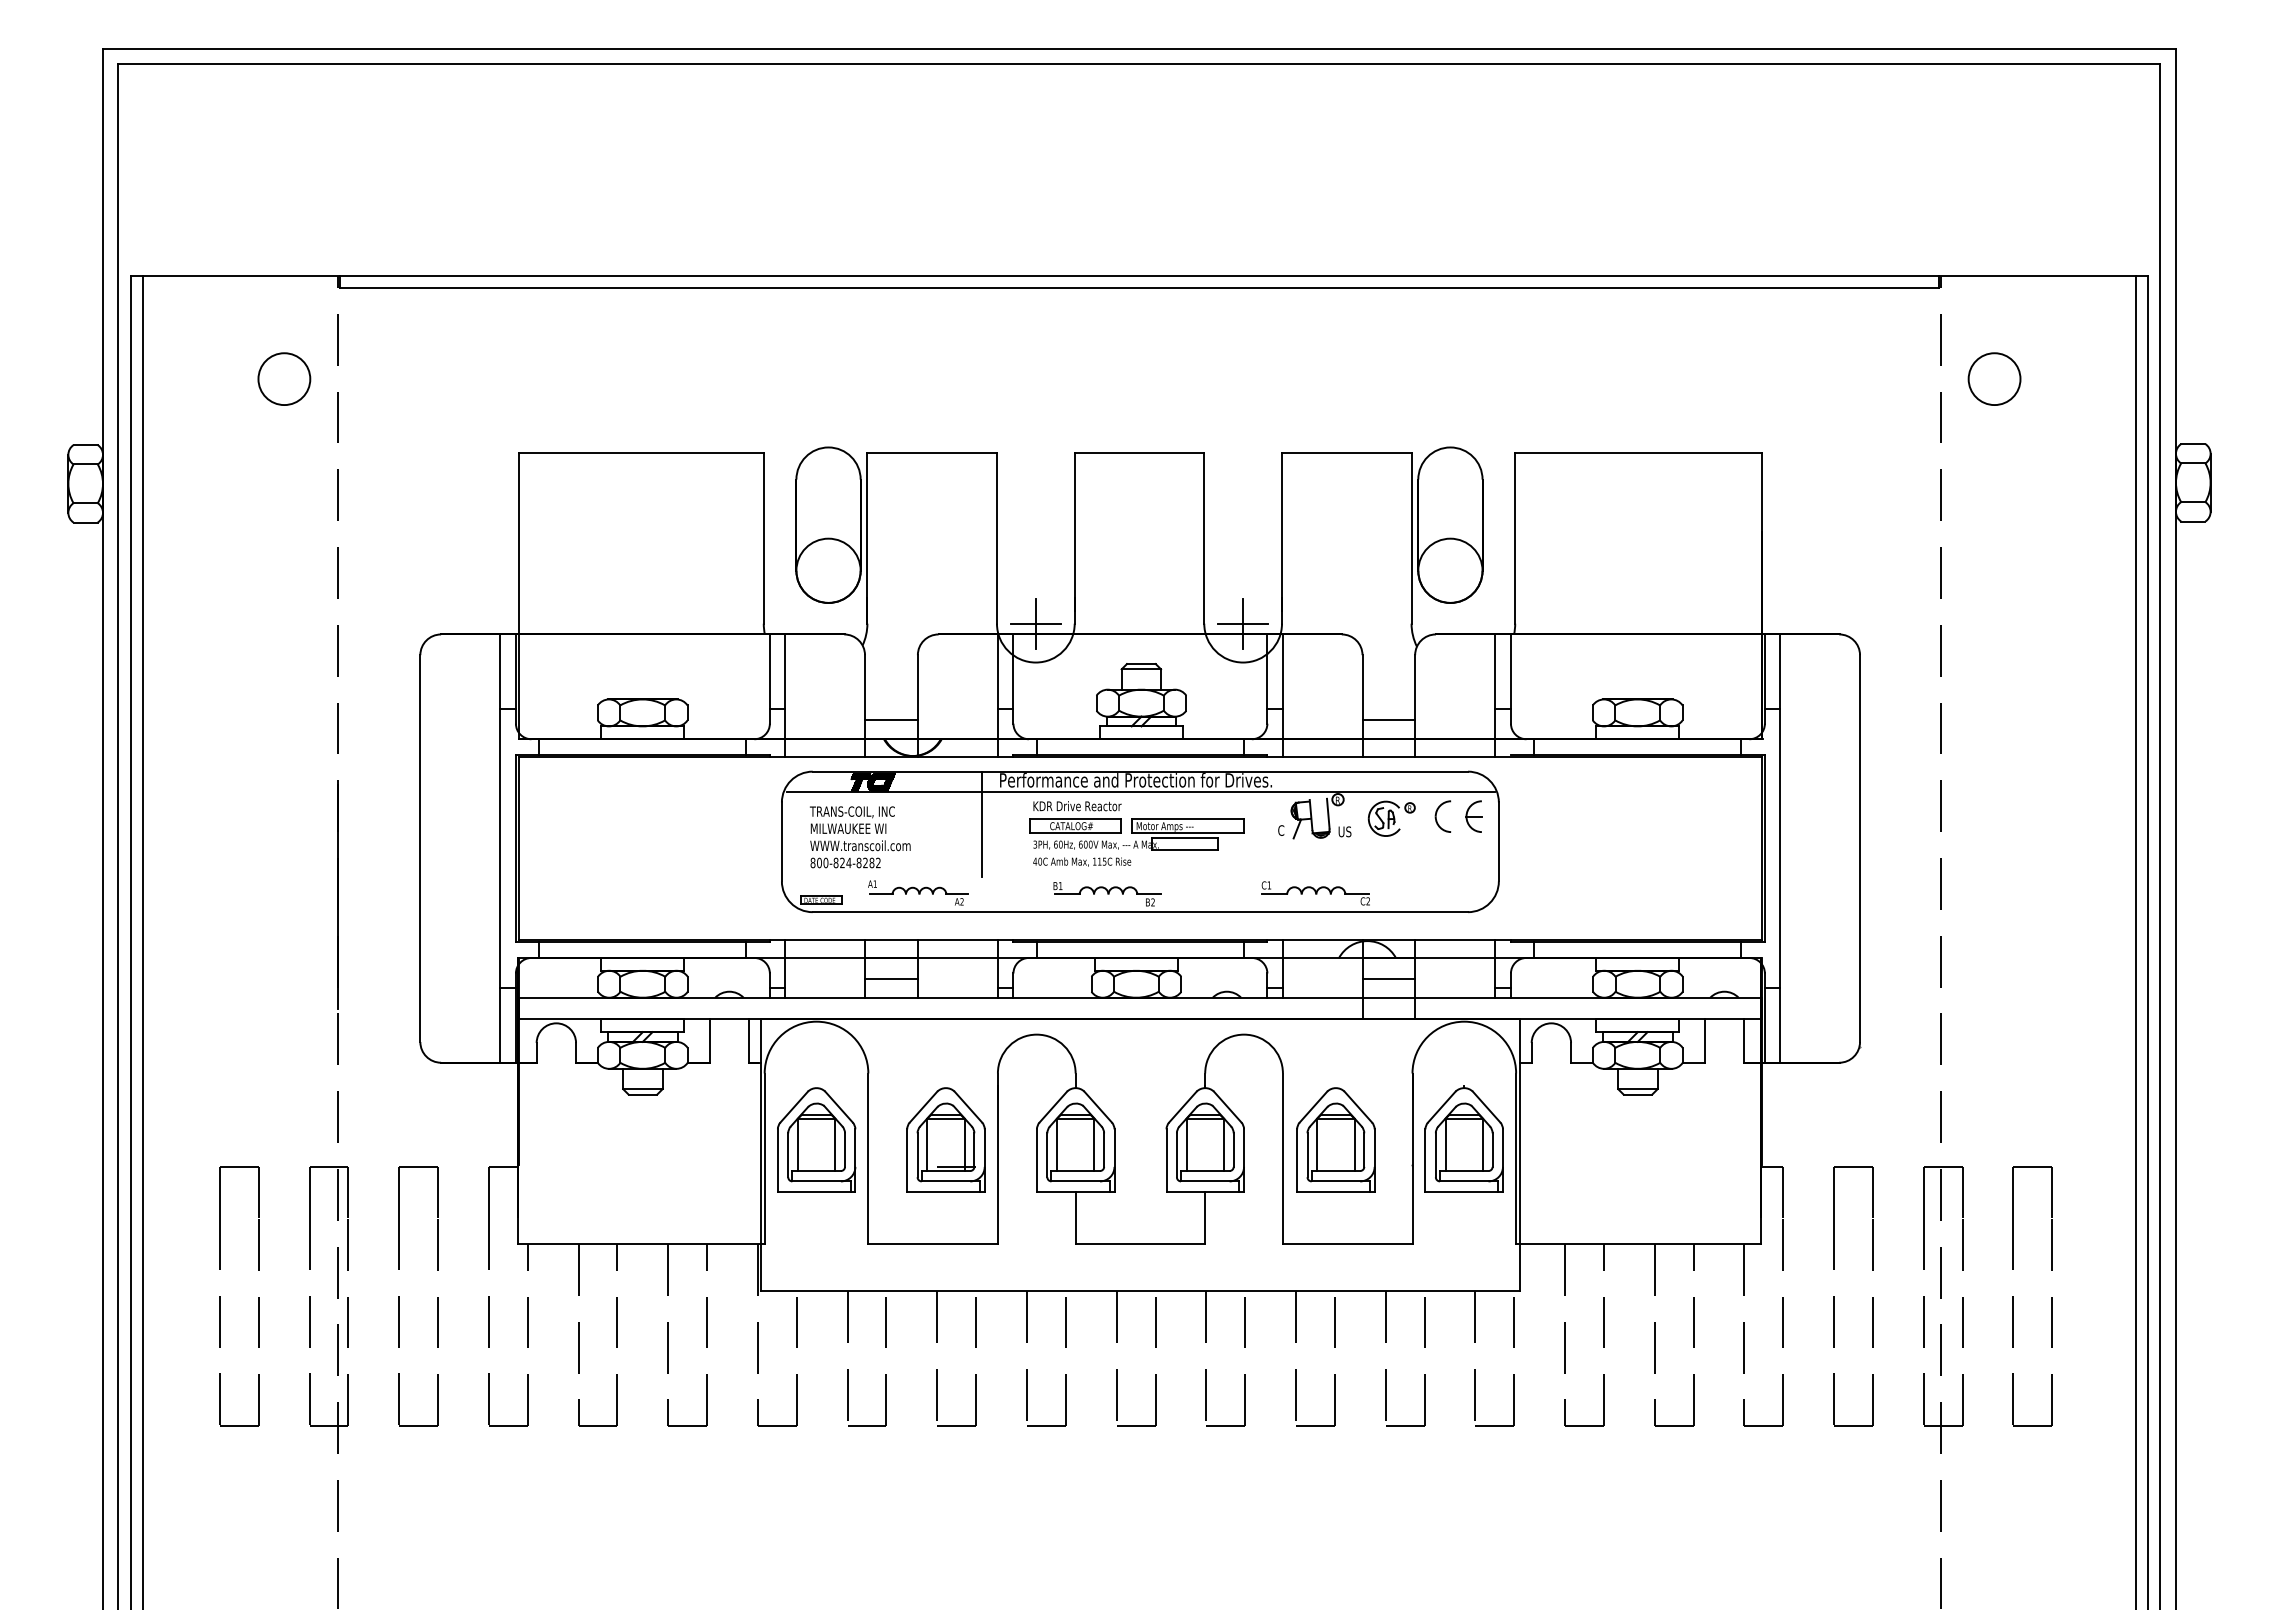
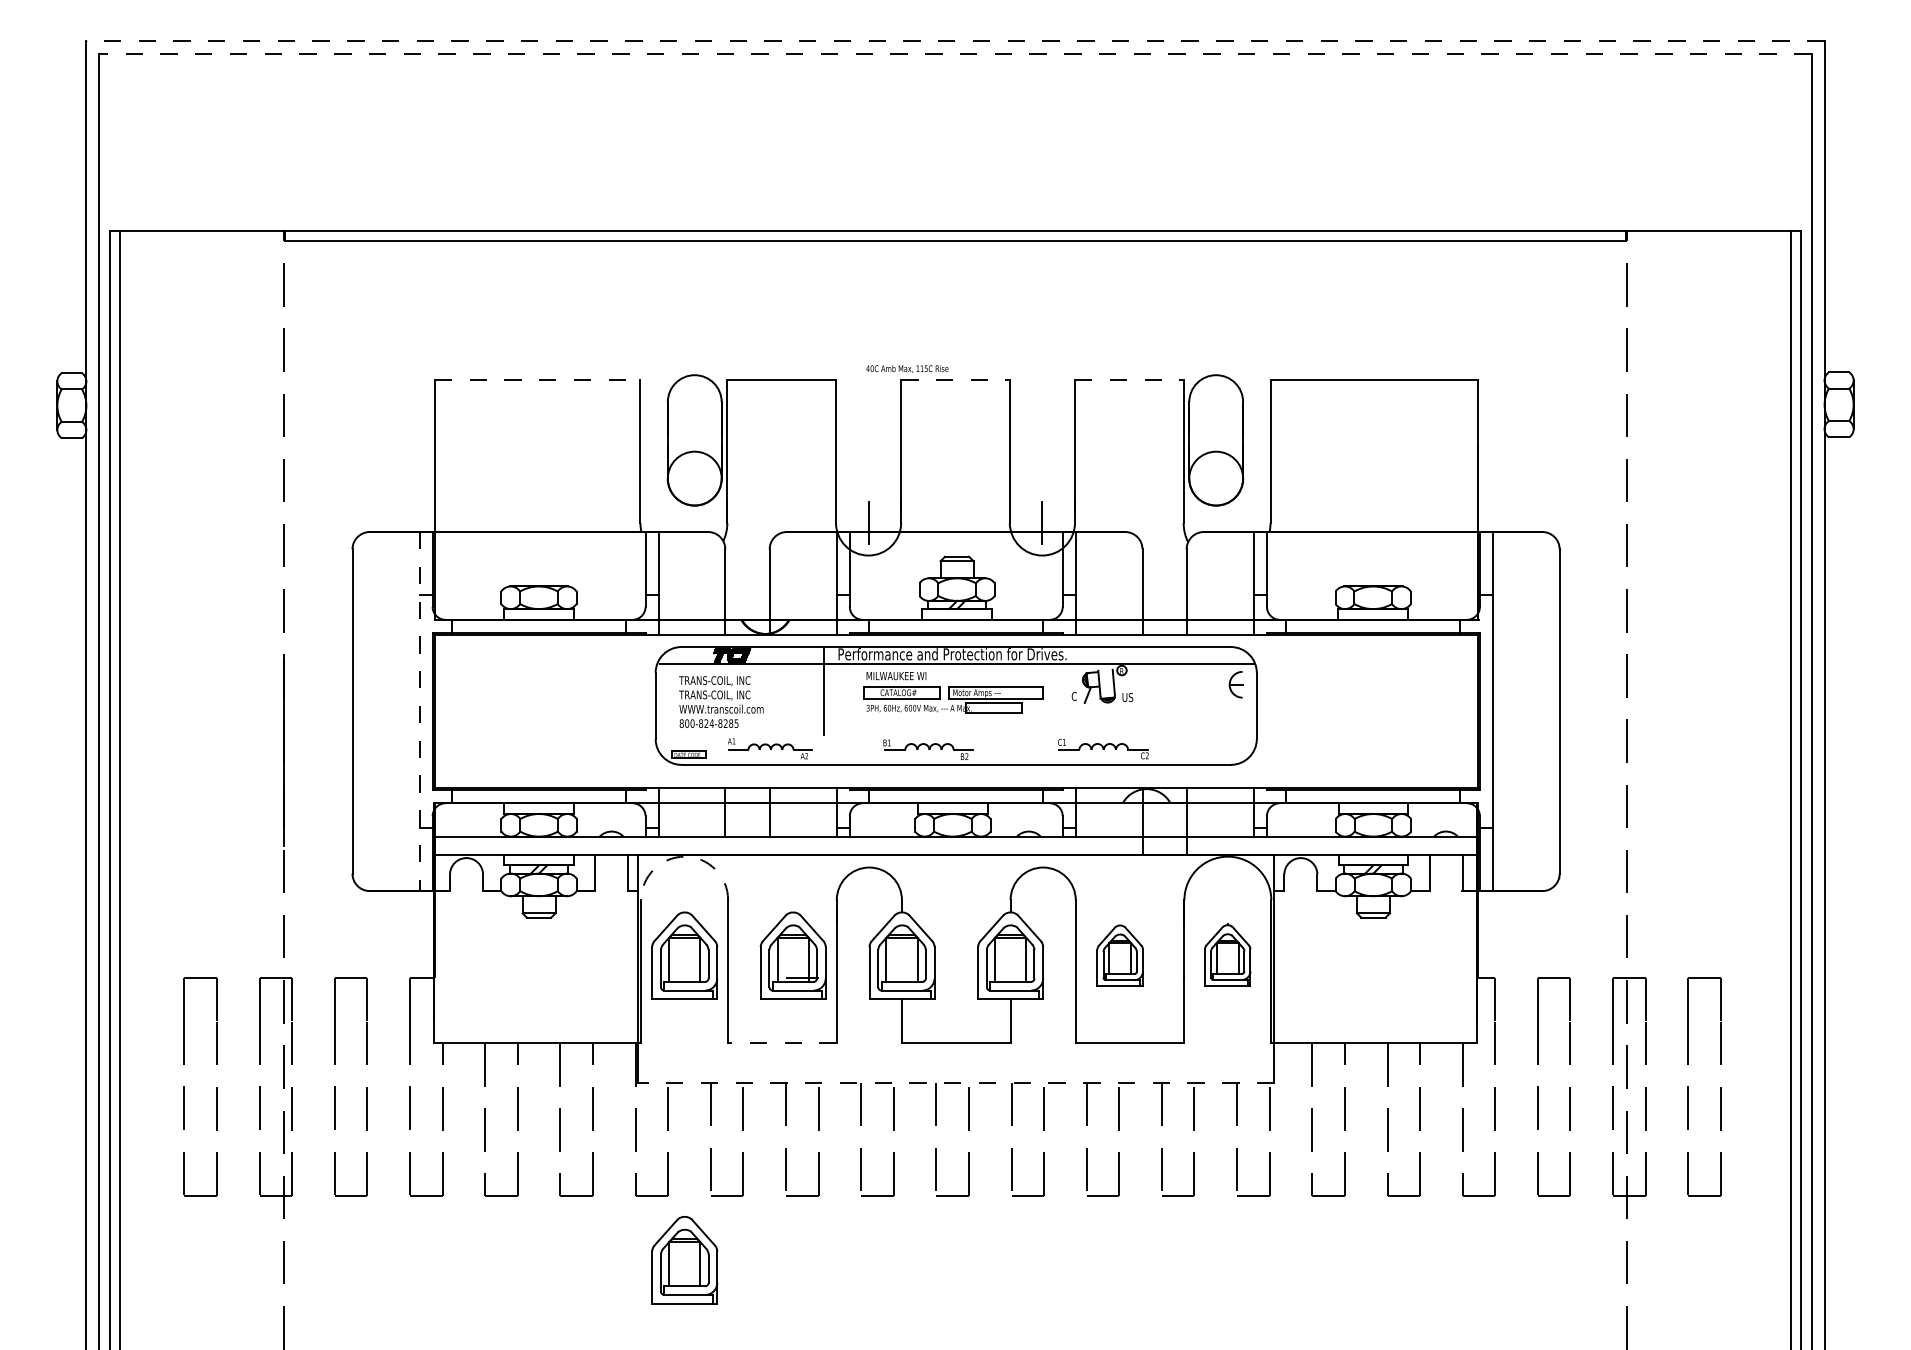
line: (1138, 48) -> (954, 40), solid -> dashed
line: (1139, 64) -> (955, 54), solid -> dashed
circle: (284, 378) -> (238, 317), removed
circle: (1994, 378) -> (1672, 317), removed
line: (641, 453) -> (537, 380), solid -> dashed
line: (1139, 453) -> (955, 380), solid -> dashed
line: (1346, 453) -> (1129, 380), solid -> dashed
line: (1035, 623) -> (868, 522), removed
line: (1243, 623) -> (1042, 522), removed
line: (891, 719) -> (747, 603), removed
line: (1388, 719) -> (1164, 603), removed
text: (1077, 806) -> (903, 676), KDR Drive Reactor -> MILWAUKEE WI
part: (1442, 816) -> (1209, 684), removed
part: (1391, 818) -> (1166, 686), removed
text: (851, 829) -> (714, 695), MILWAUKEE WI -> TRANS-COIL, INC
line: (500, 849) -> (419, 712), solid -> dashed
text: (1082, 861) -> (907, 368), moved
text: (878, 862) -> (736, 723), 800-824-8282 -> 800-824-8285
line: (891, 978) -> (747, 820), removed
line: (1388, 978) -> (1164, 820), removed
arc: (816, 1021) -> (684, 856), solid -> dashed
part: (1463, 1138) -> (1227, 954), size x0.7
part: (1335, 1139) -> (1119, 955), size x0.7
line: (933, 1244) -> (782, 1043), solid -> dashed
line: (1139, 1291) -> (955, 1082), solid -> dashed
part: (816, 1502) -> (684, 1259), added

